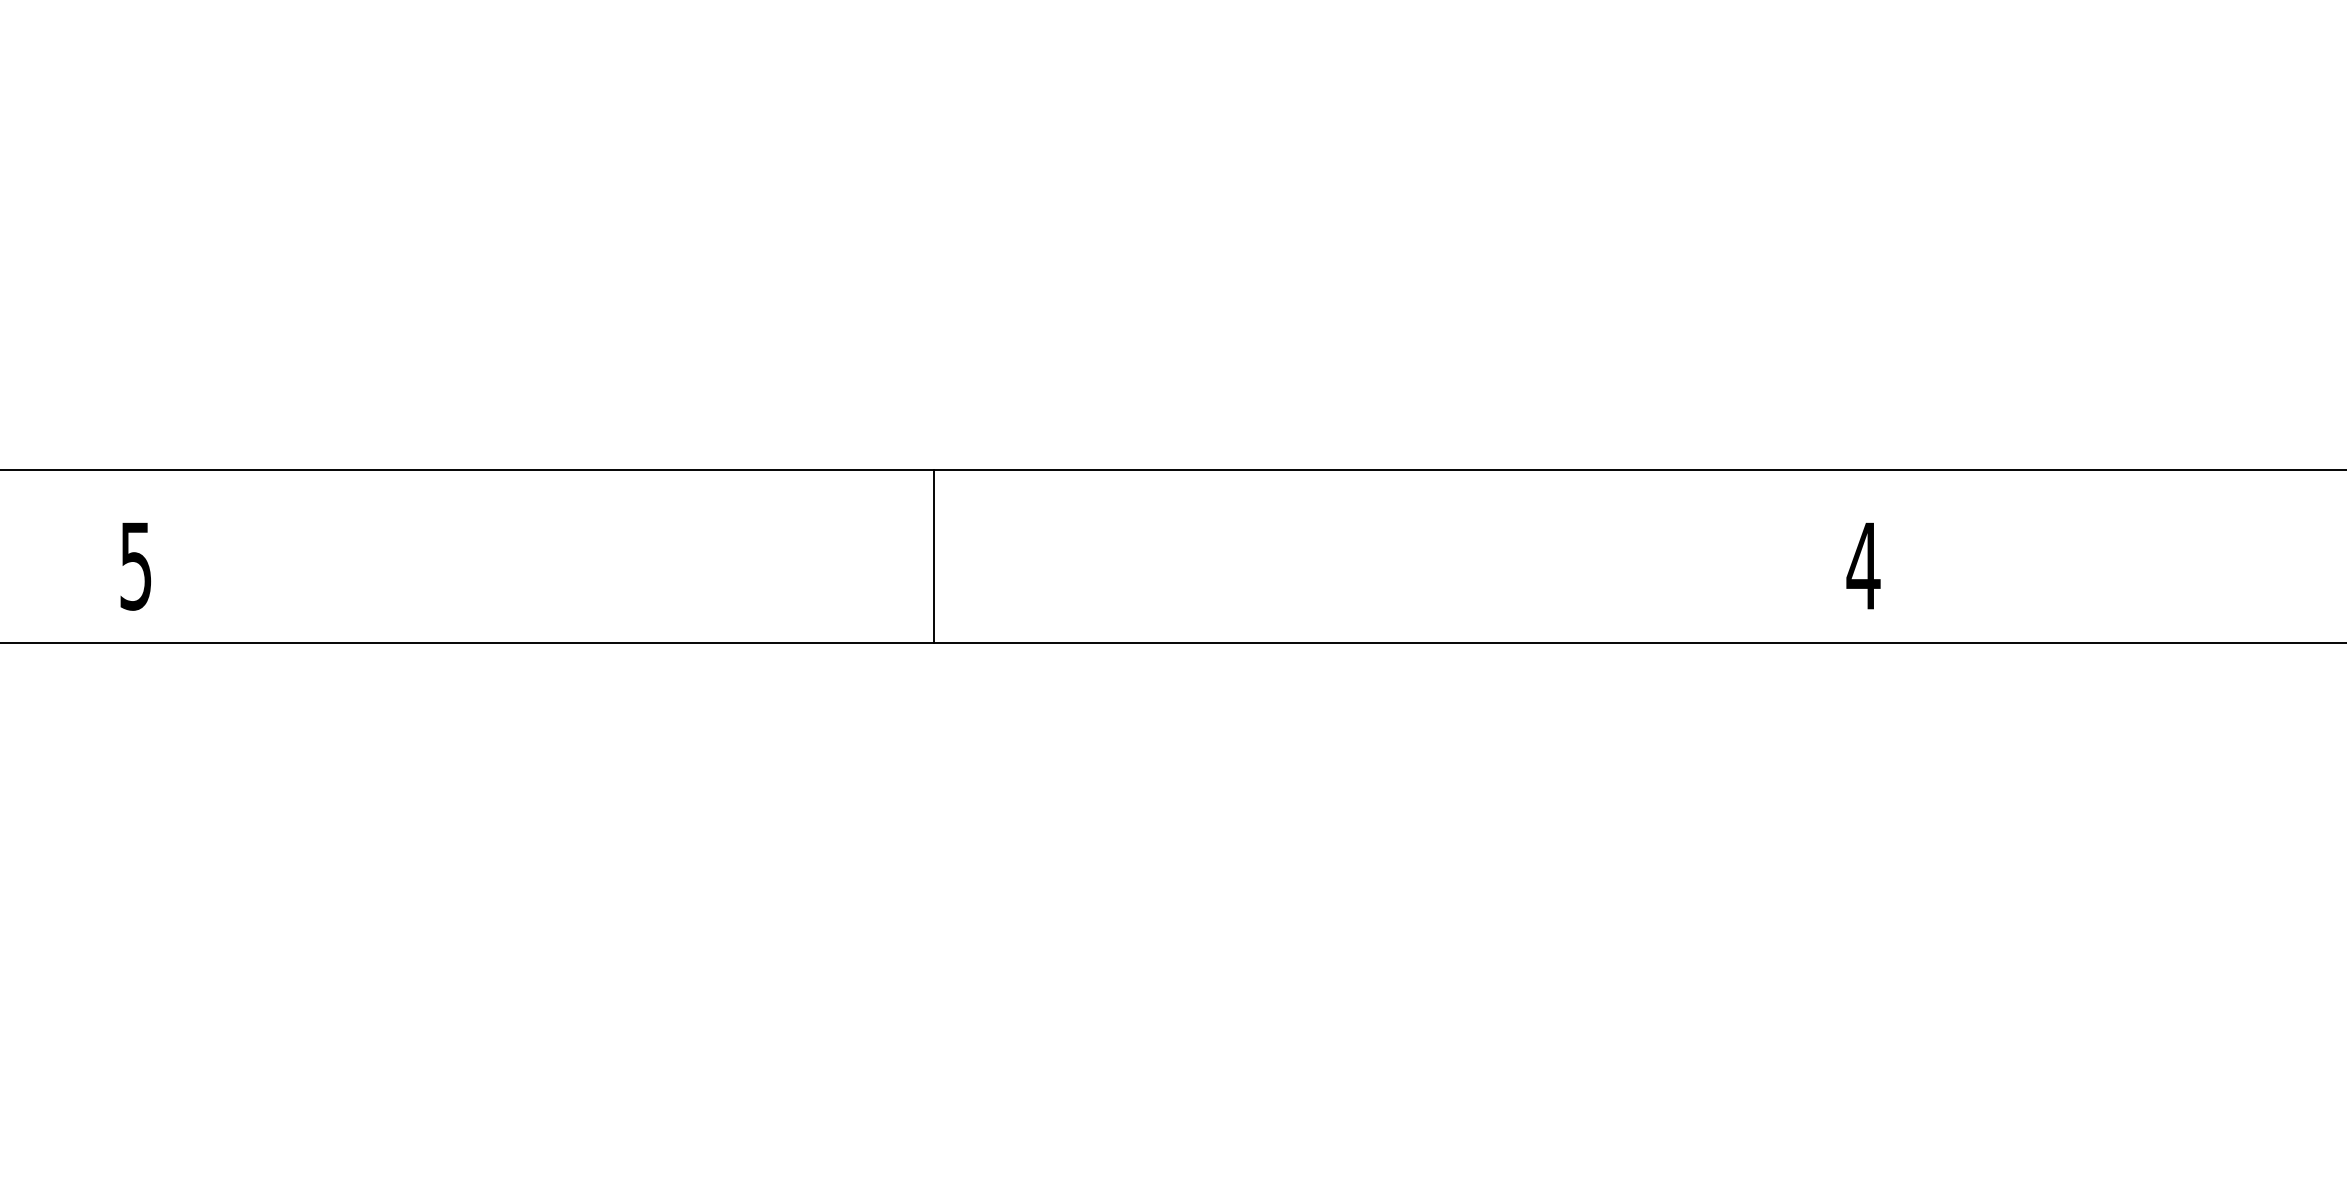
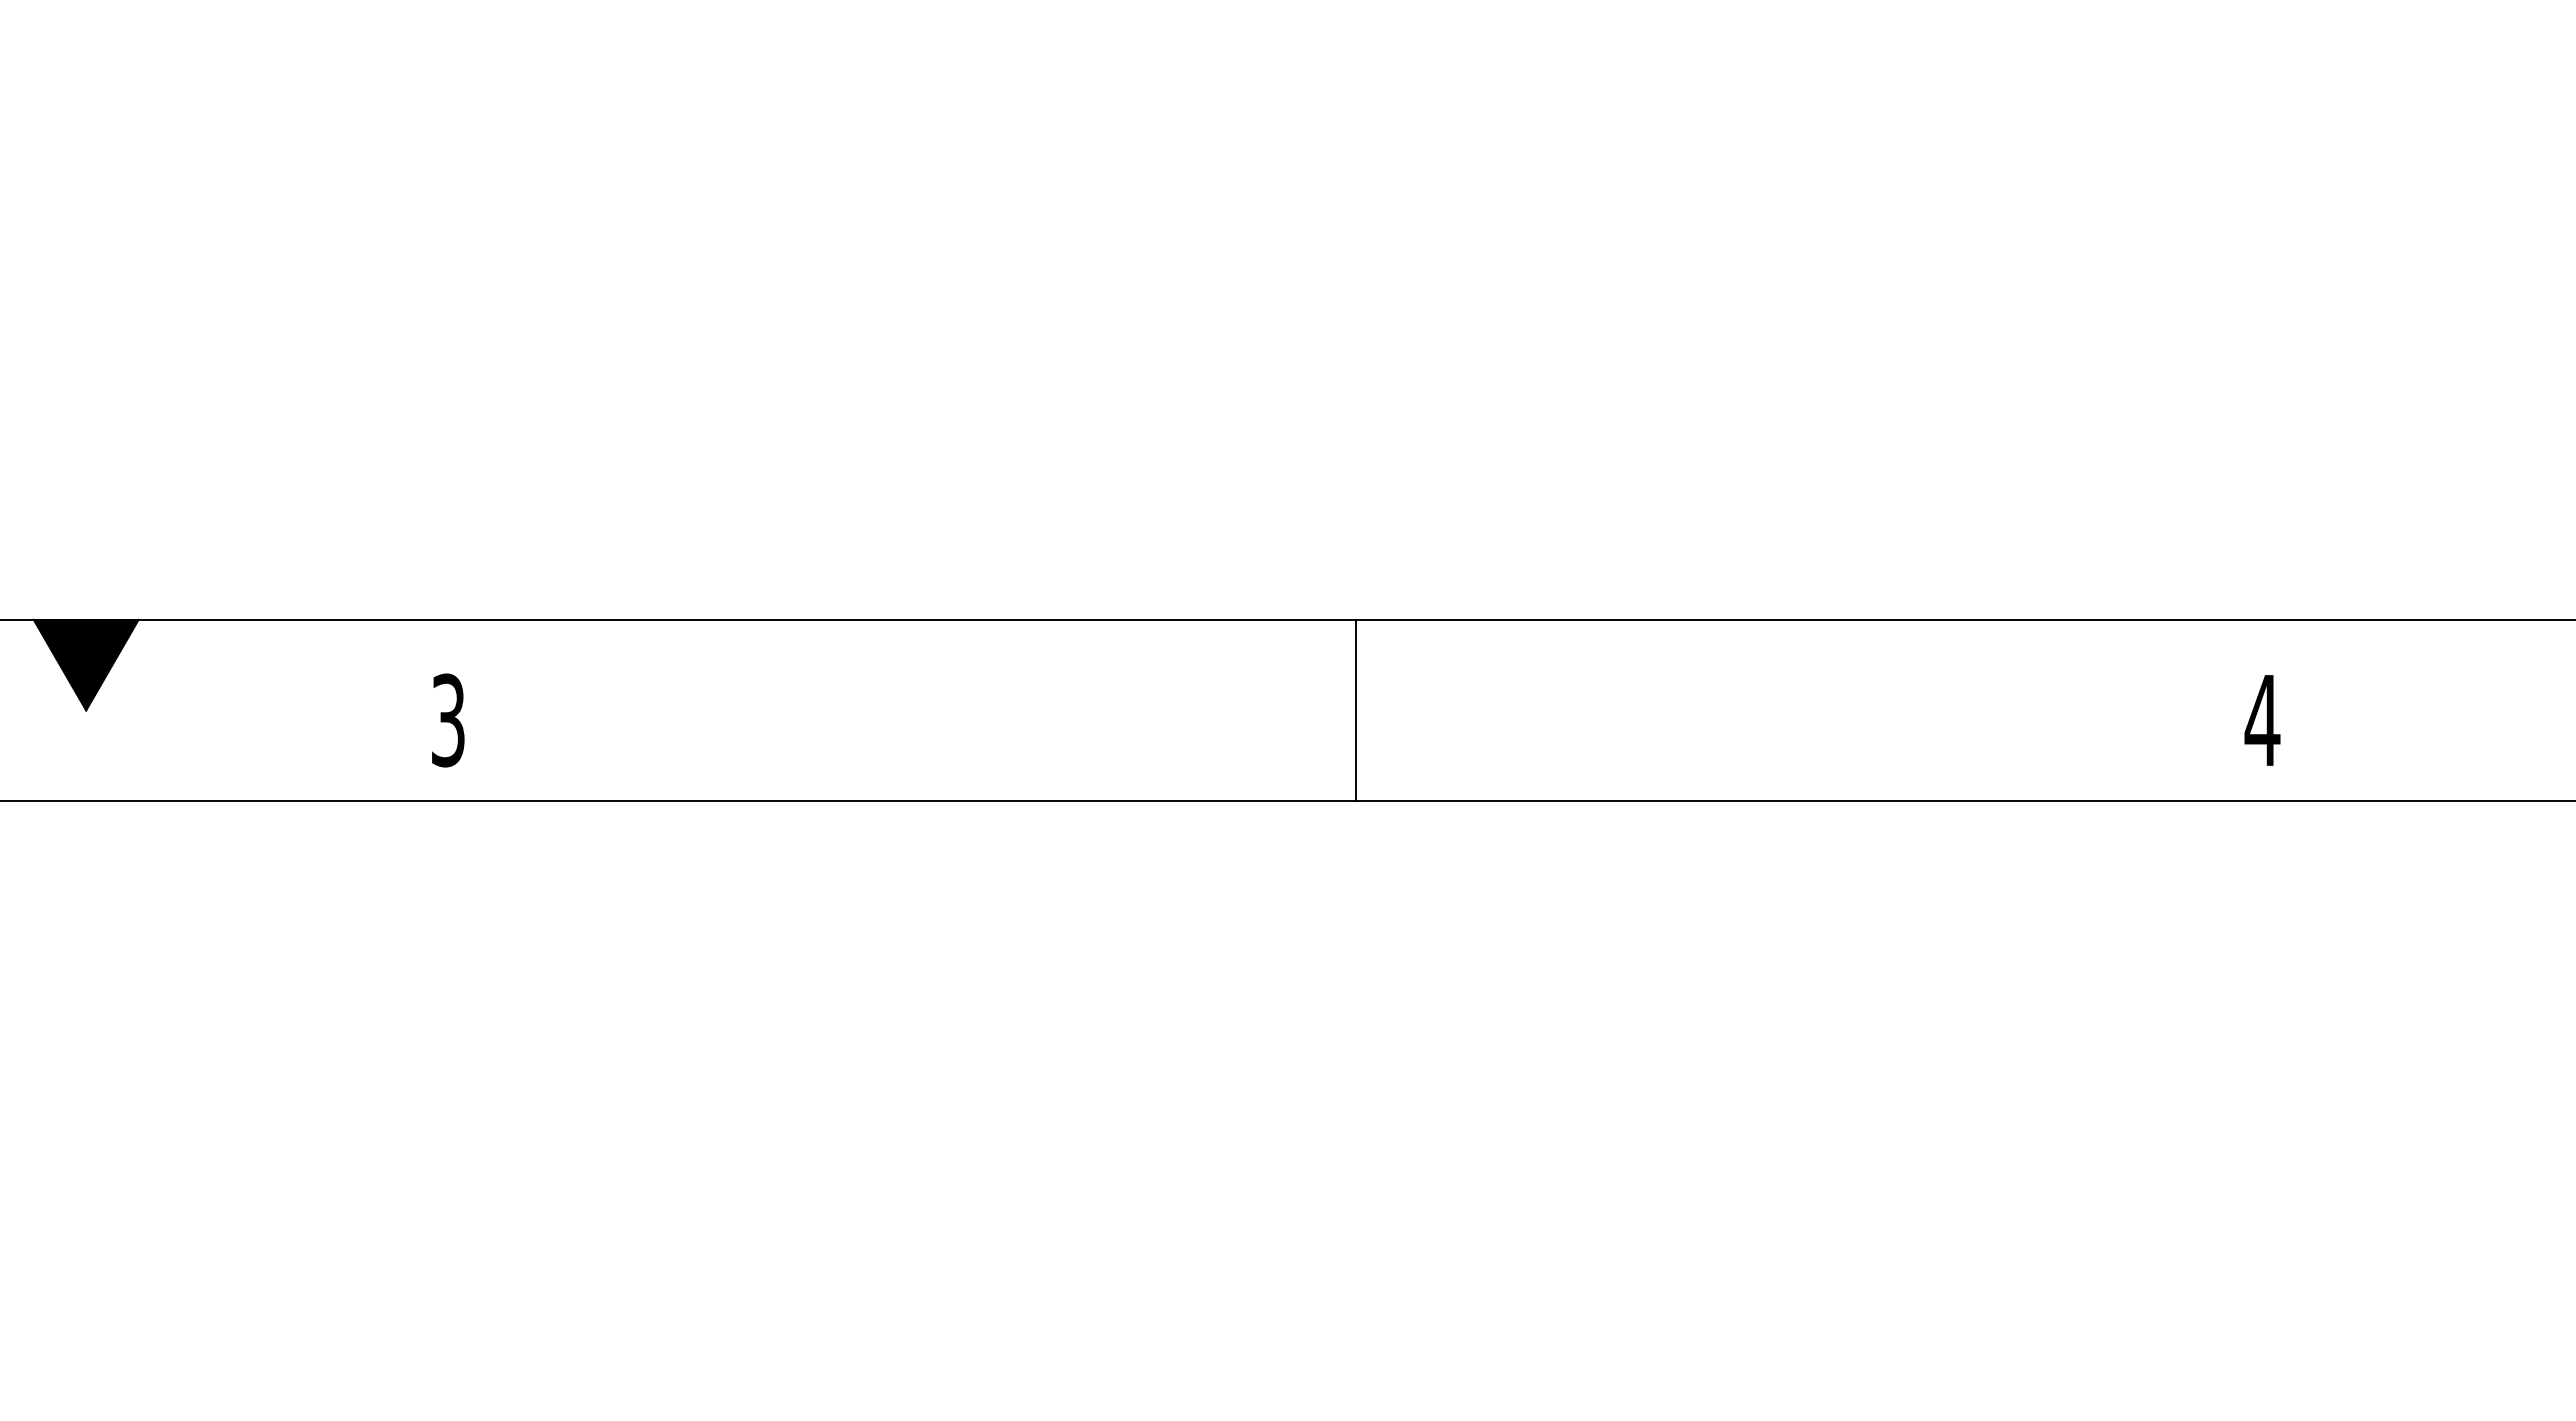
line: (934, 556) -> (1356, 710), moved
text: (136, 566) -> (448, 720), 5 -> 3

